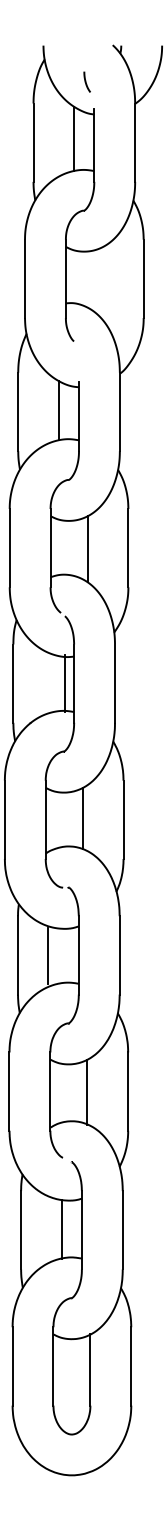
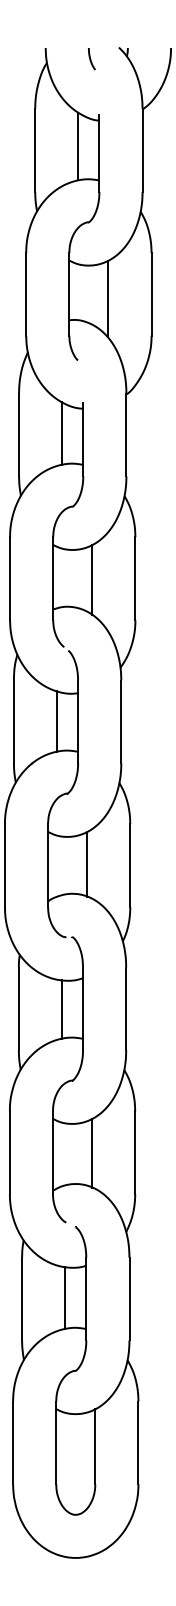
curve: (86, 81) -> (91, 58), moved
line: (102, 282) -> (108, 298), added
line: (65, 682) -> (57, 720), moved
line: (47, 955) -> (61, 1008), moved

